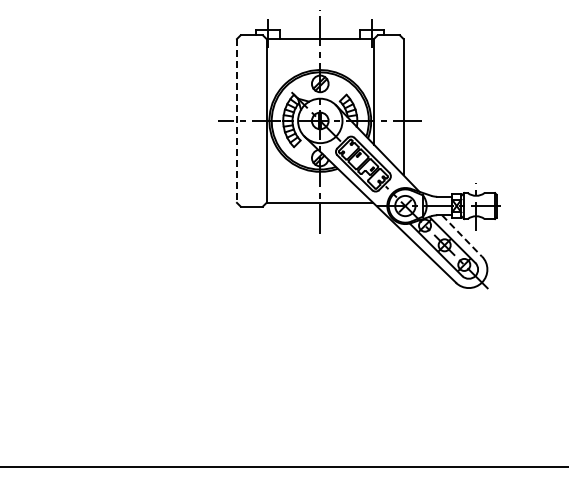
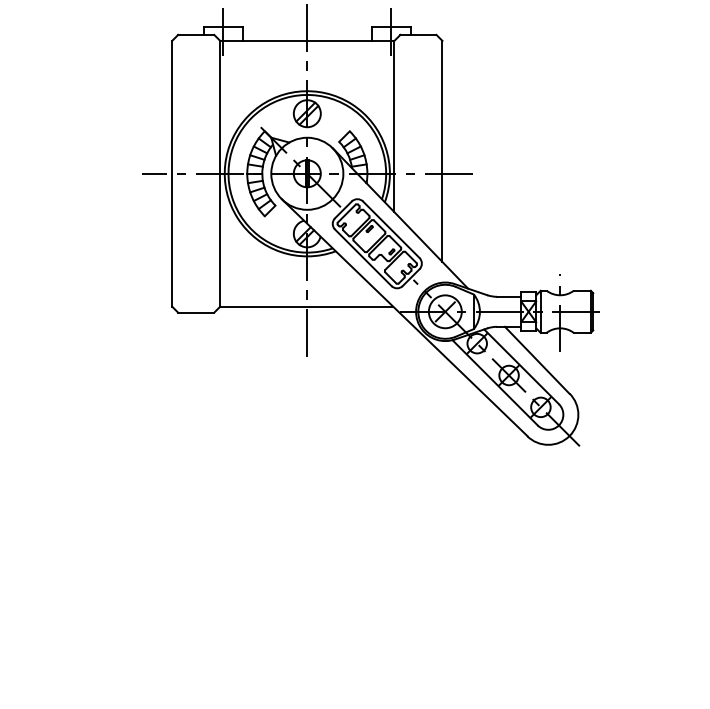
line: (236, 120) -> (171, 173), dashed -> solid
line: (462, 235) -> (537, 359), dashed -> solid

